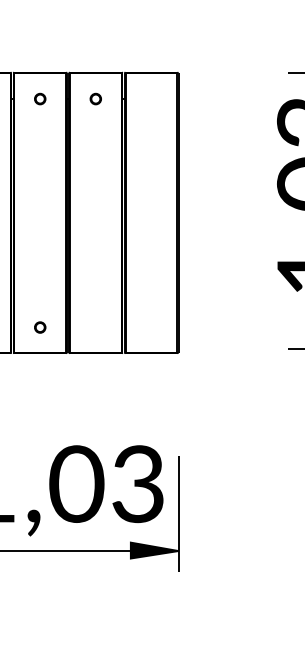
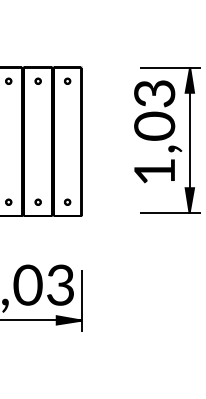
part: (151, 97) -> (67, 80), added
part: (94, 326) -> (37, 201), added
part: (151, 326) -> (67, 201), added

